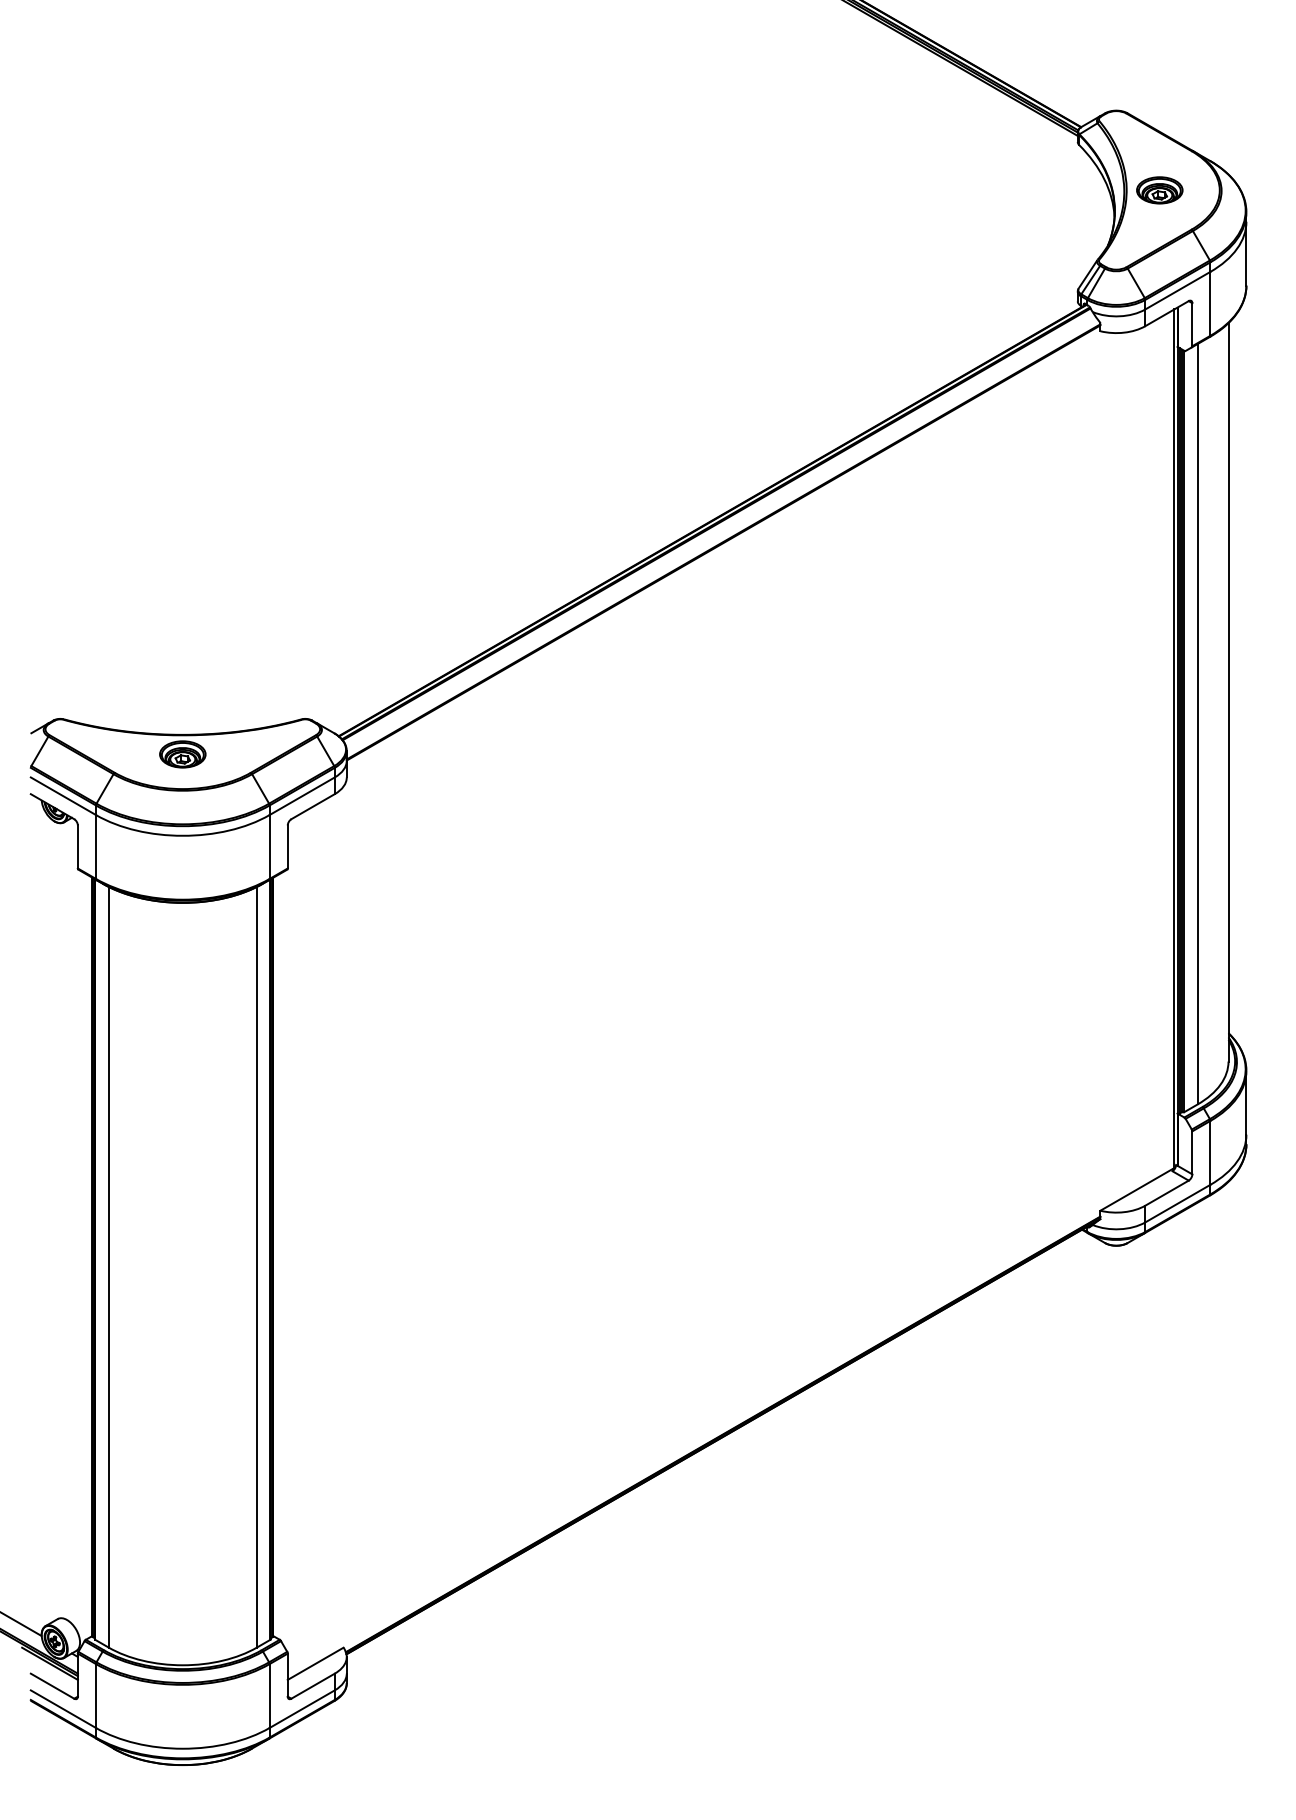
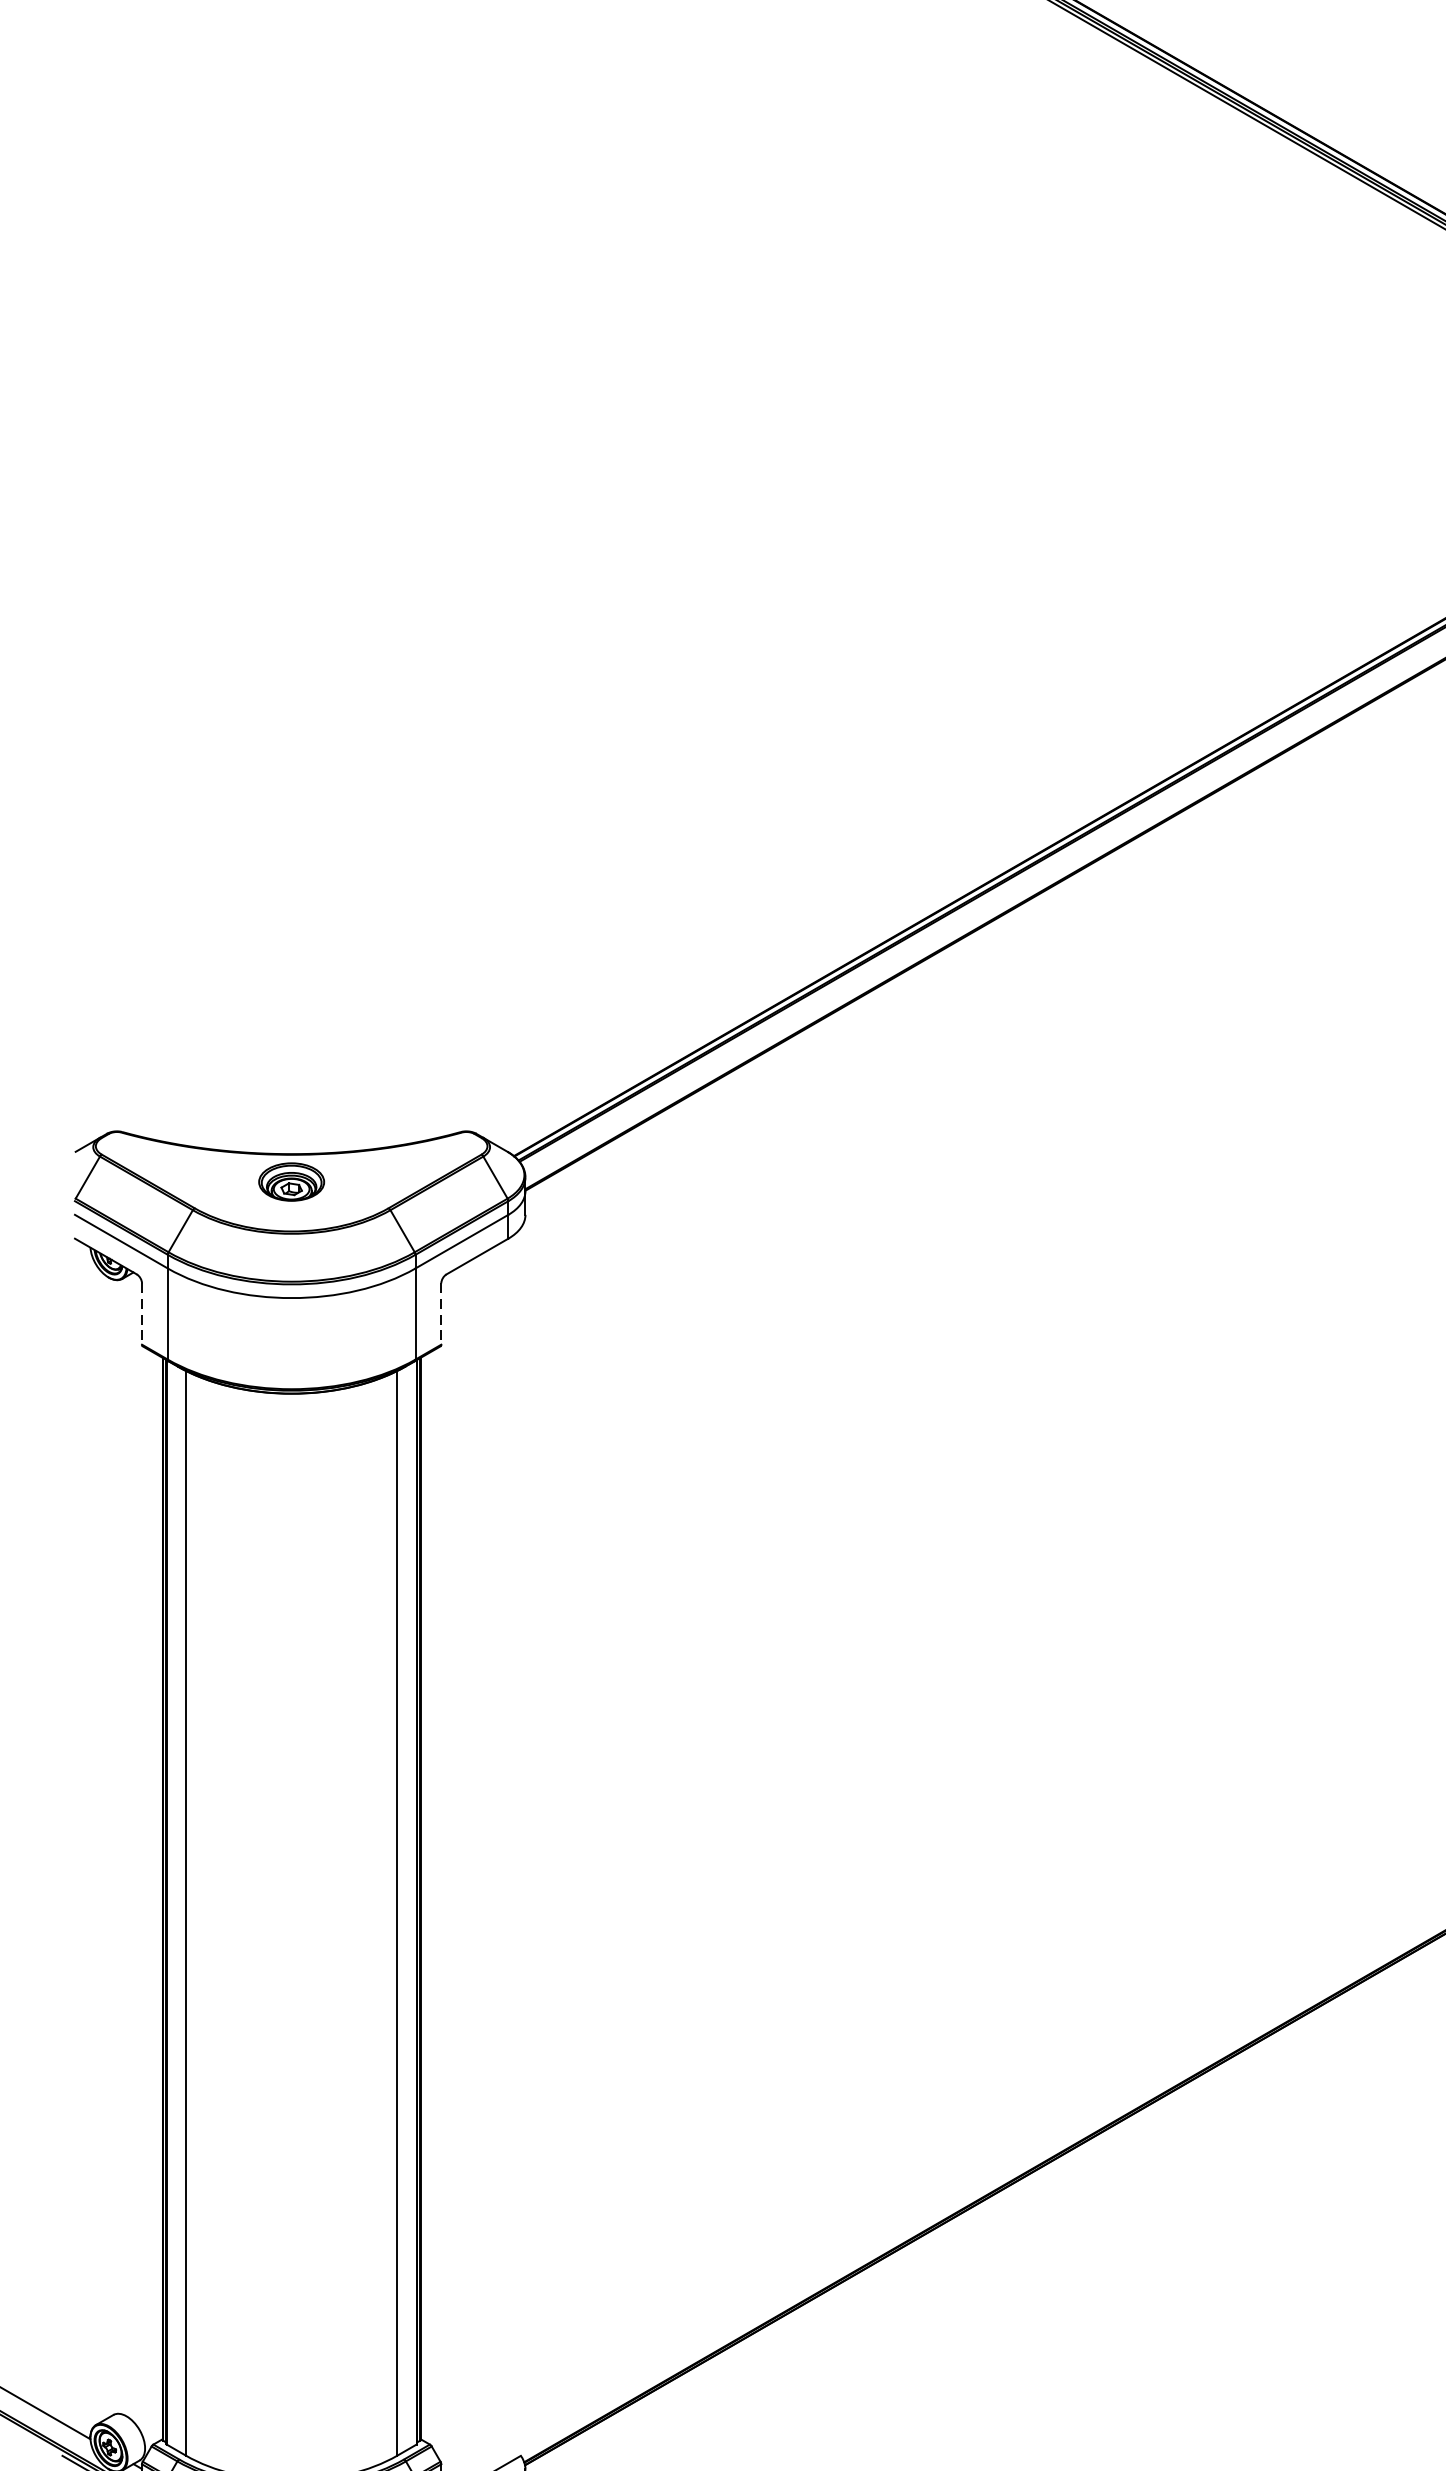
line: (77, 846) -> (141, 1313), solid -> dashed
line: (287, 846) -> (440, 1313), solid -> dashed

